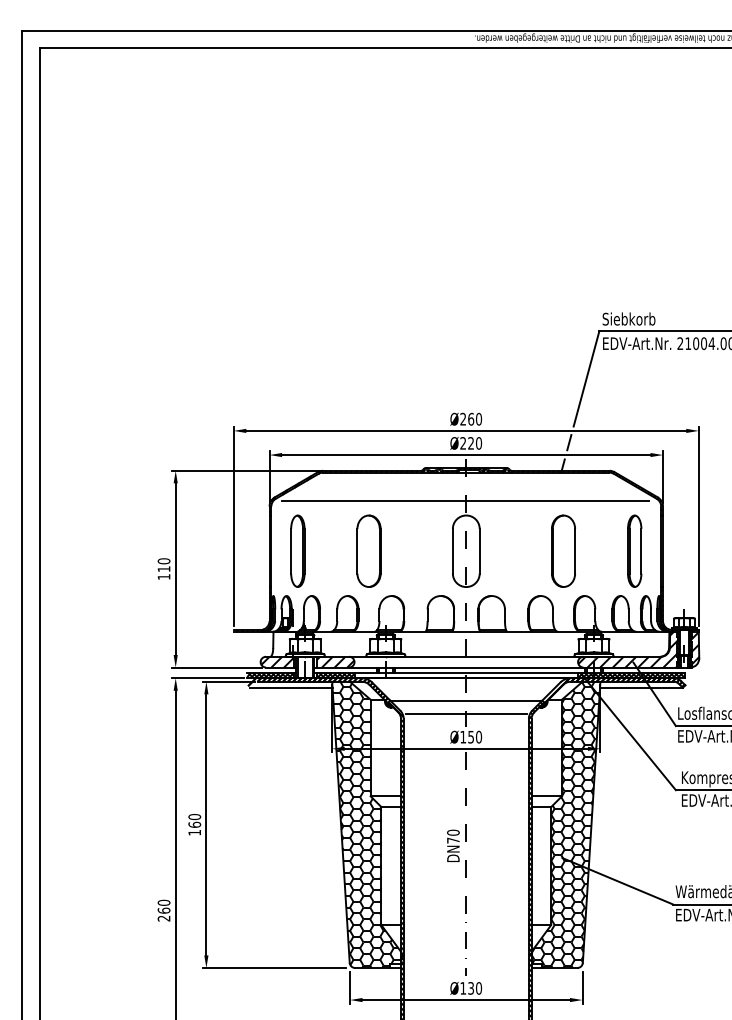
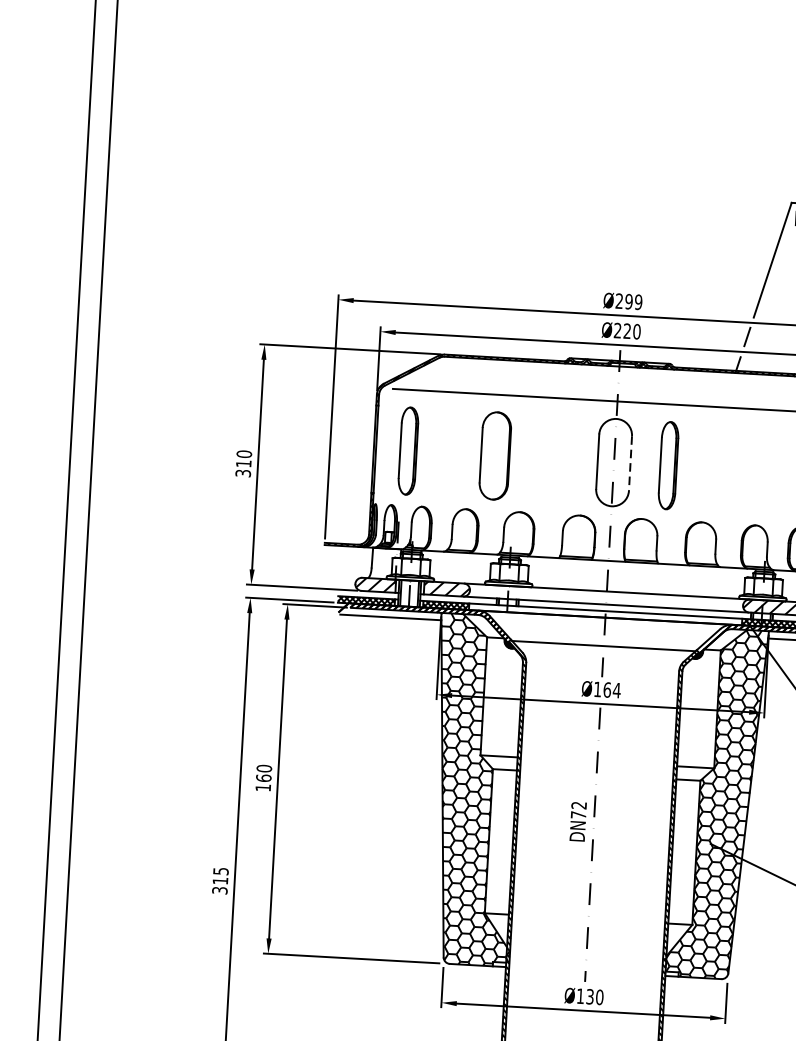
text: (474, 418) -> (633, 301), Ø260 -> Ø299
part: (510, 550) -> (668, 464), added
part: (563, 550) -> (732, 468), removed
line: (479, 551) -> (630, 463), solid -> dashed
text: (163, 576) -> (242, 472), 110 -> 310
line: (465, 714) -> (602, 661), removed
text: (475, 736) -> (612, 689), Ø150 -> Ø164
text: (453, 832) -> (579, 805), DN70 -> DN72
text: (163, 910) -> (219, 880), 260 -> 315

